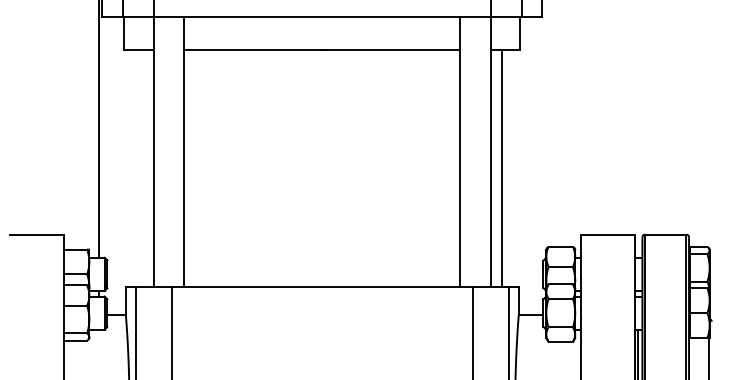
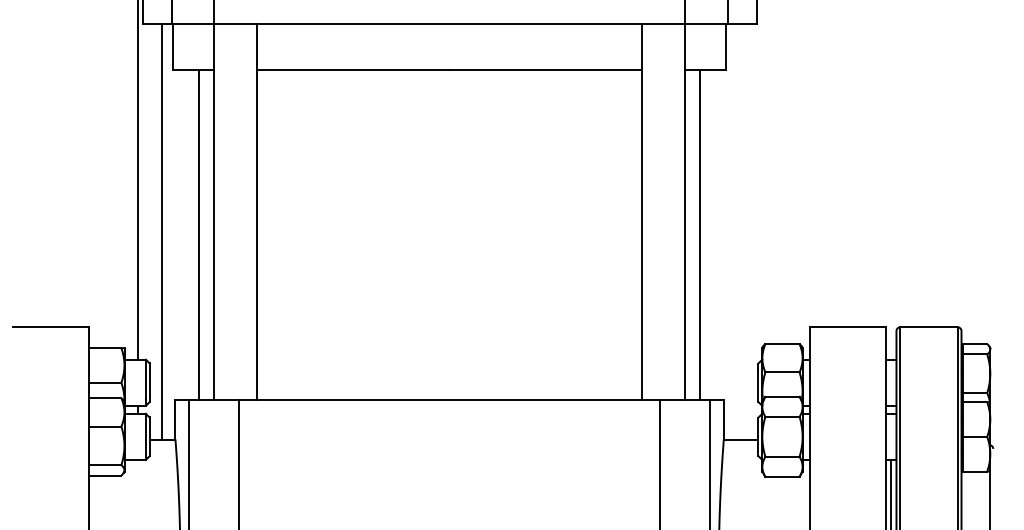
line: (115, 166) -> (161, 231), added
line: (143, 168) -> (199, 235), added

